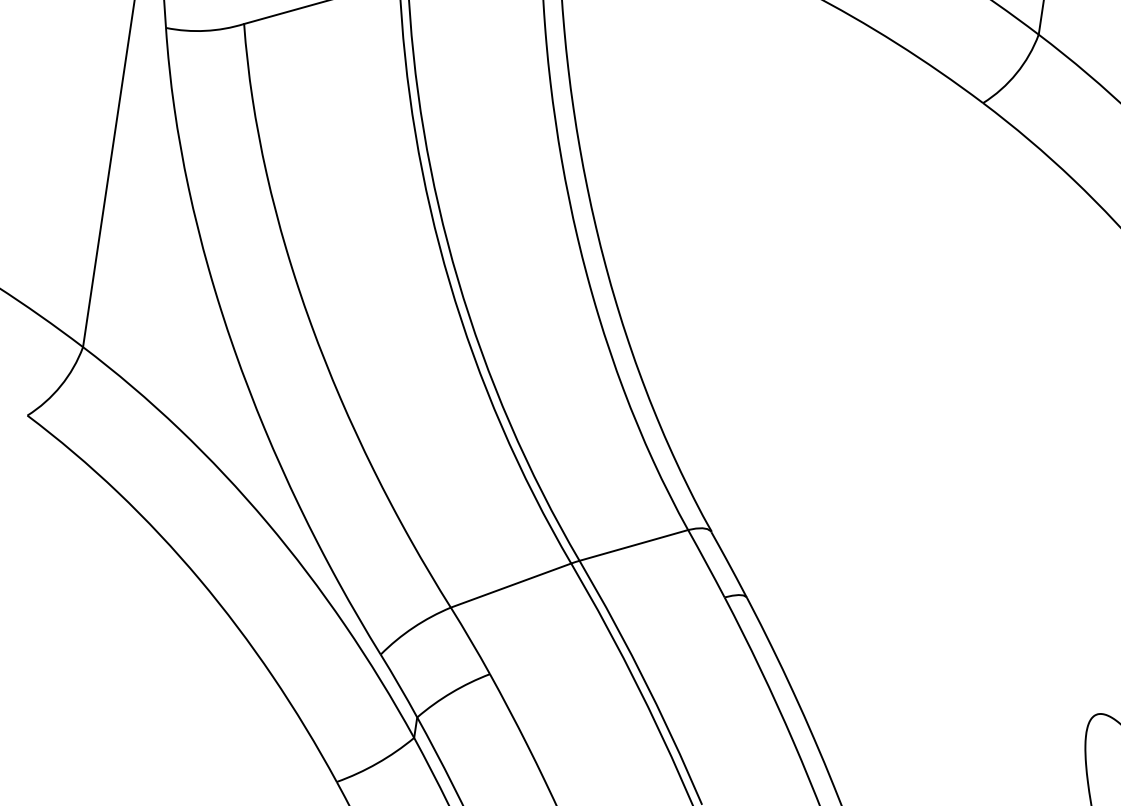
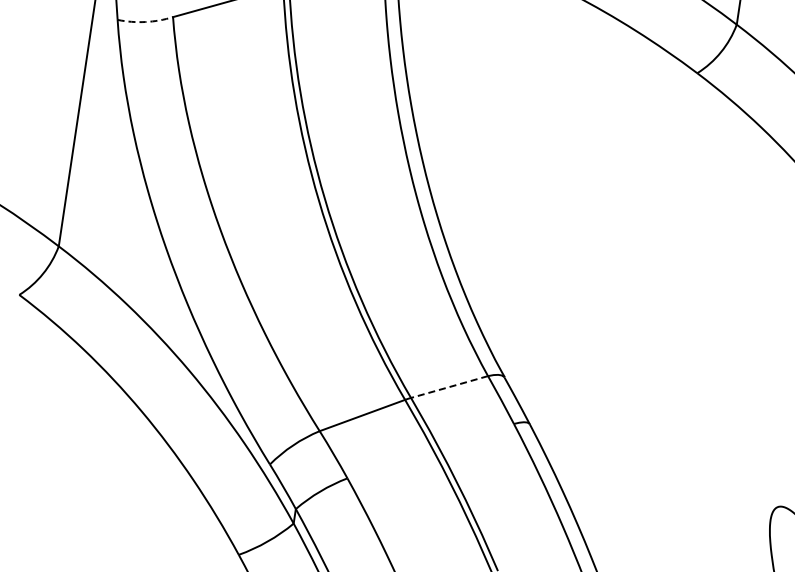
arc: (205, 31) -> (145, 22), solid -> dashed
line: (633, 546) -> (449, 387), solid -> dashed

